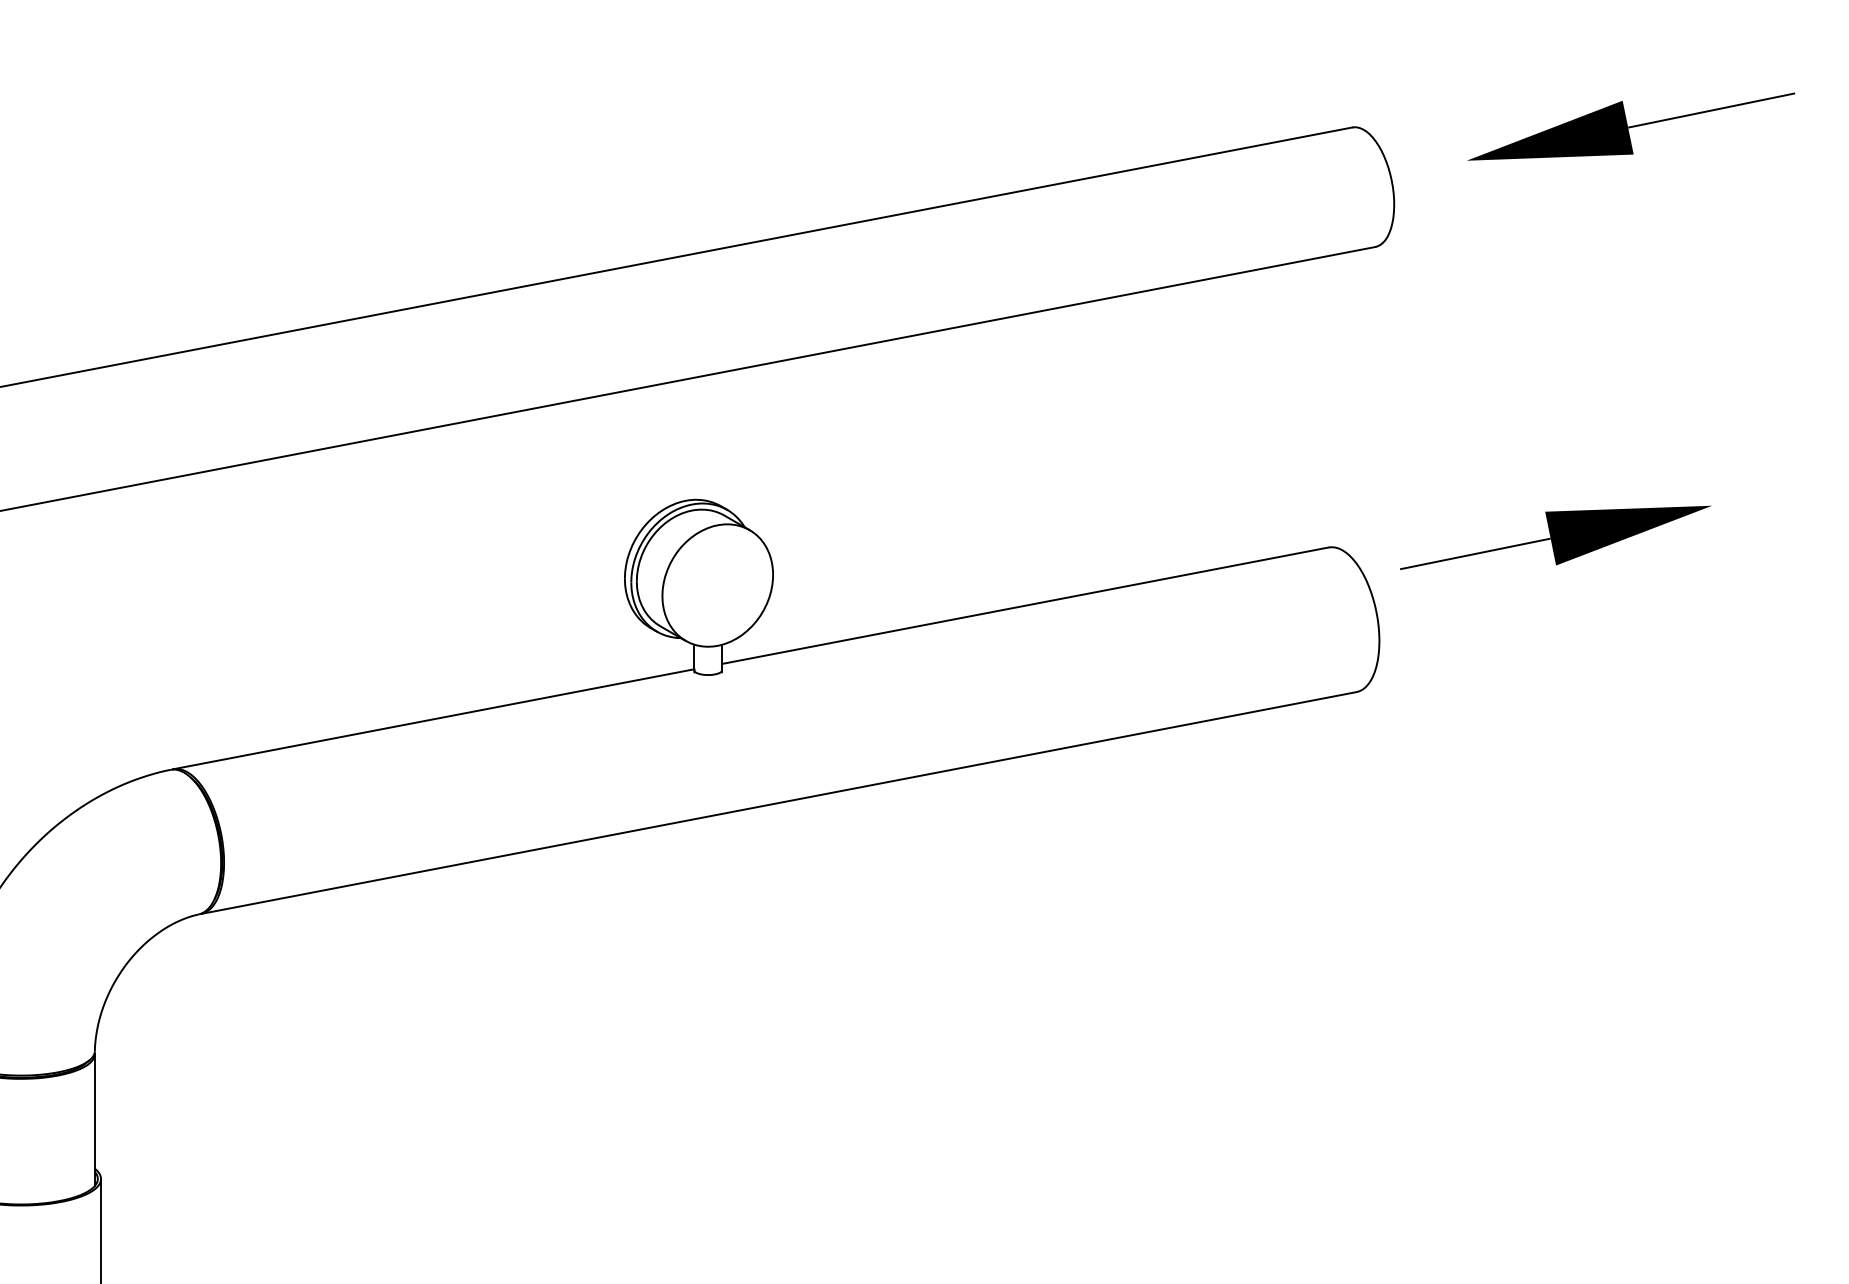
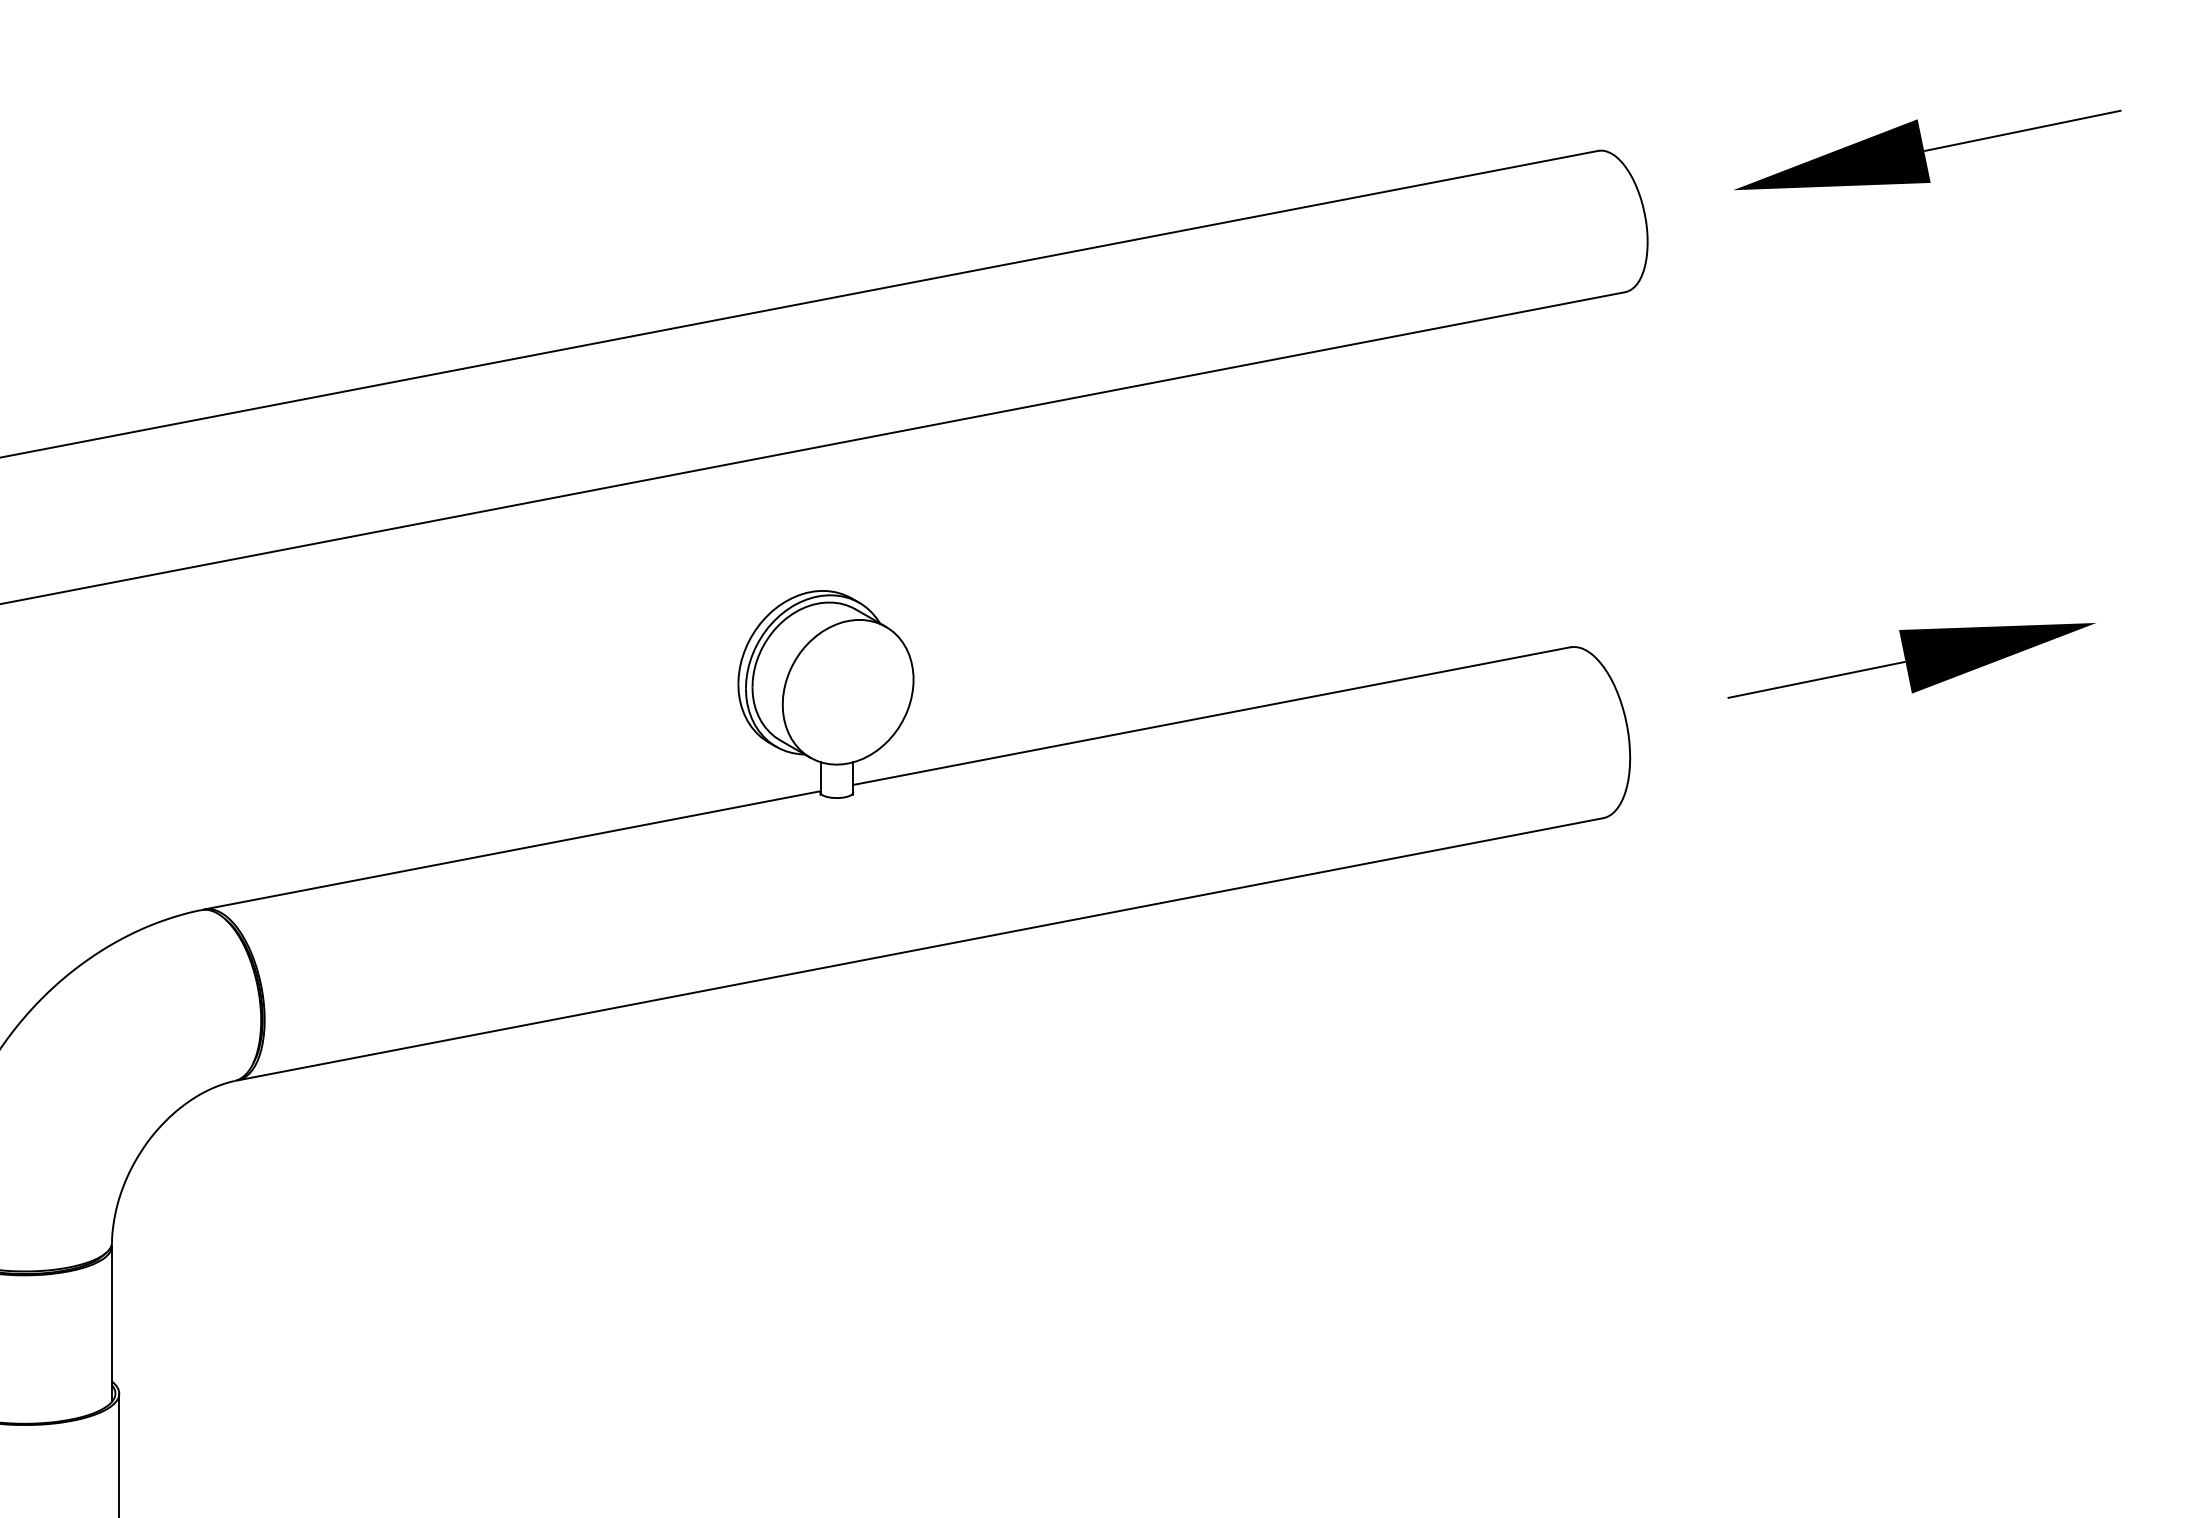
part: (1555, 537) -> (1911, 660), moved

